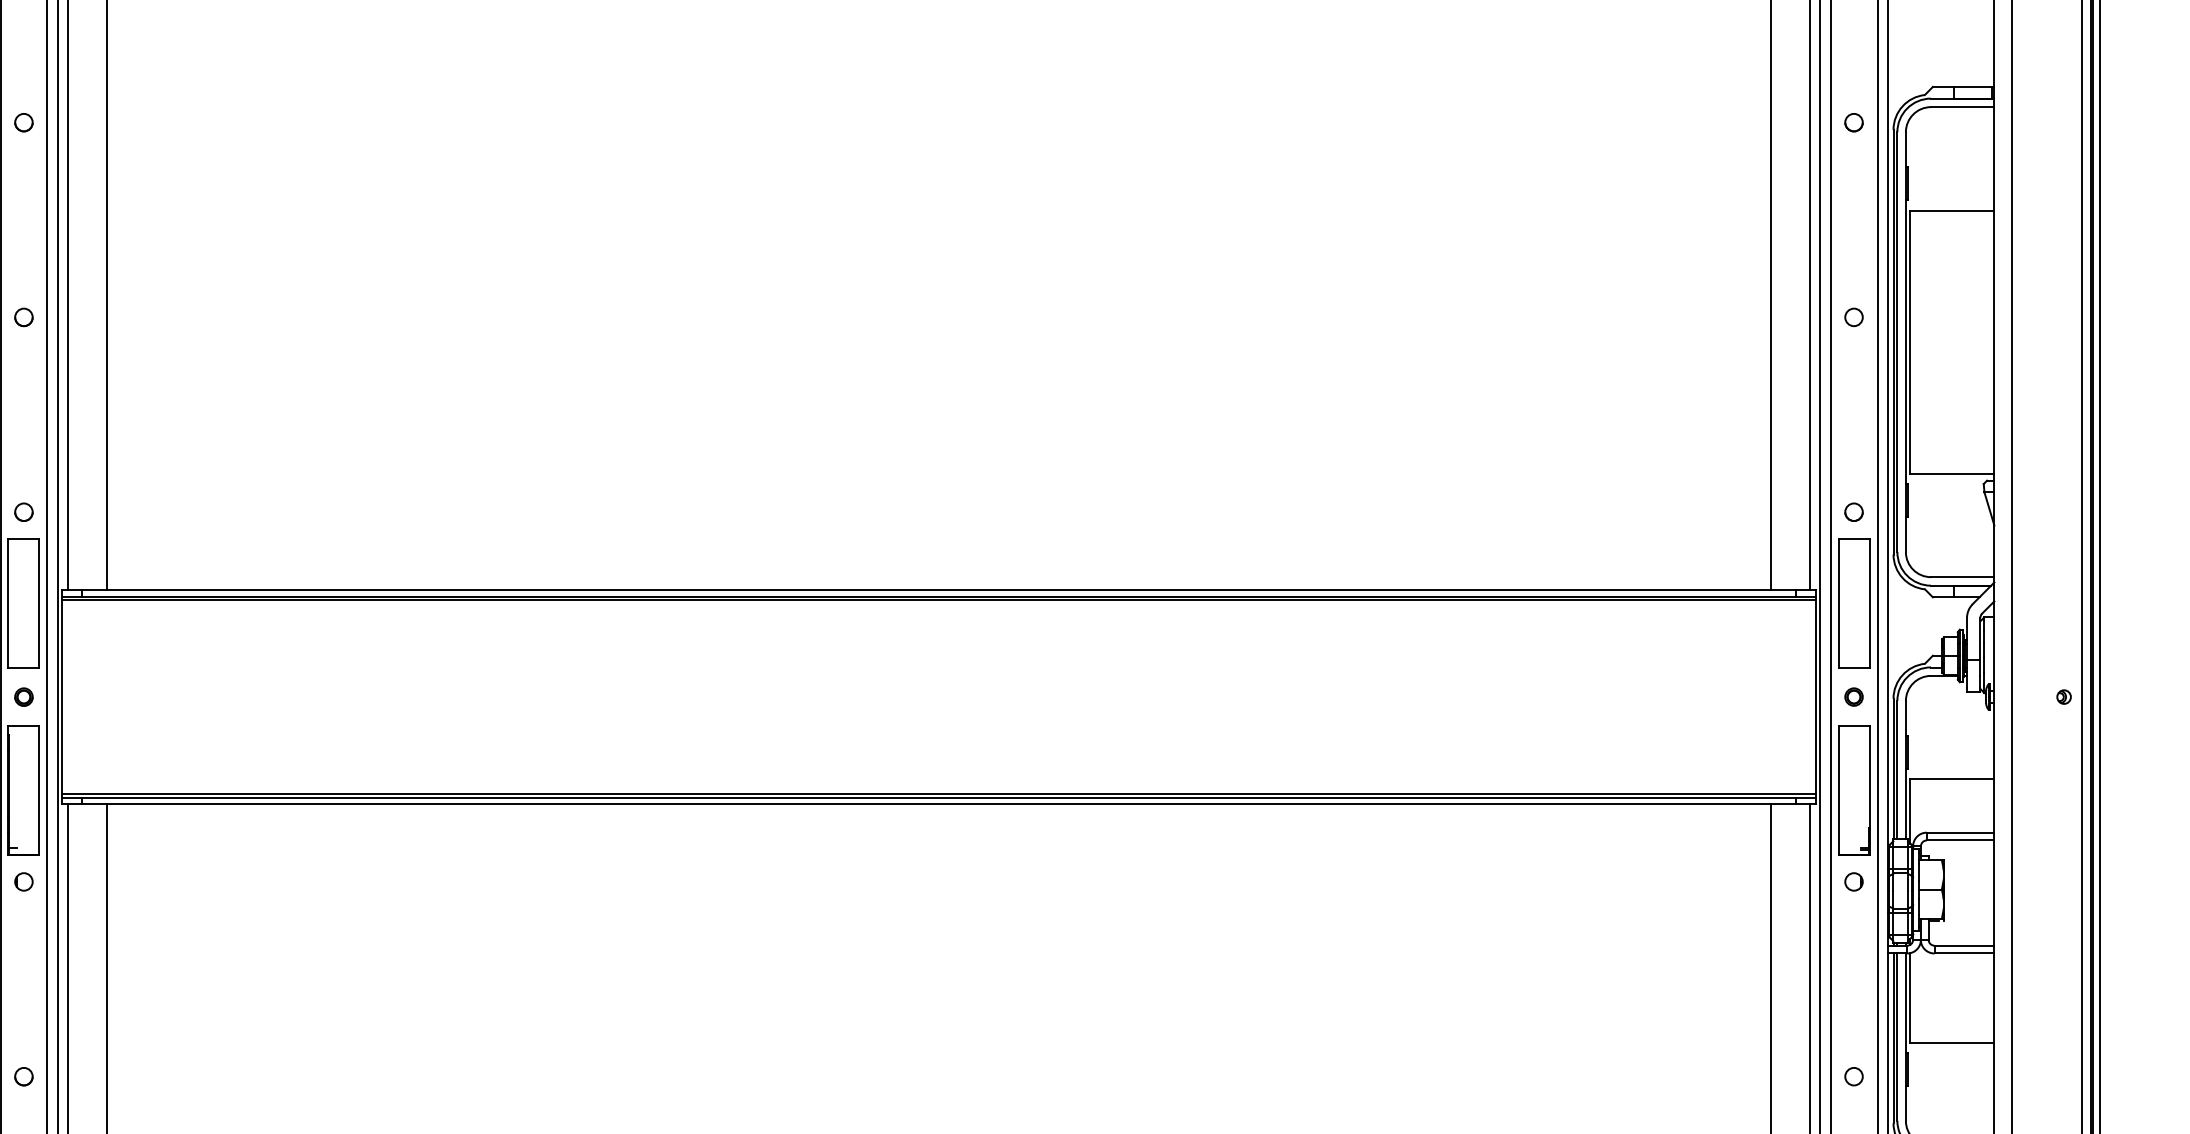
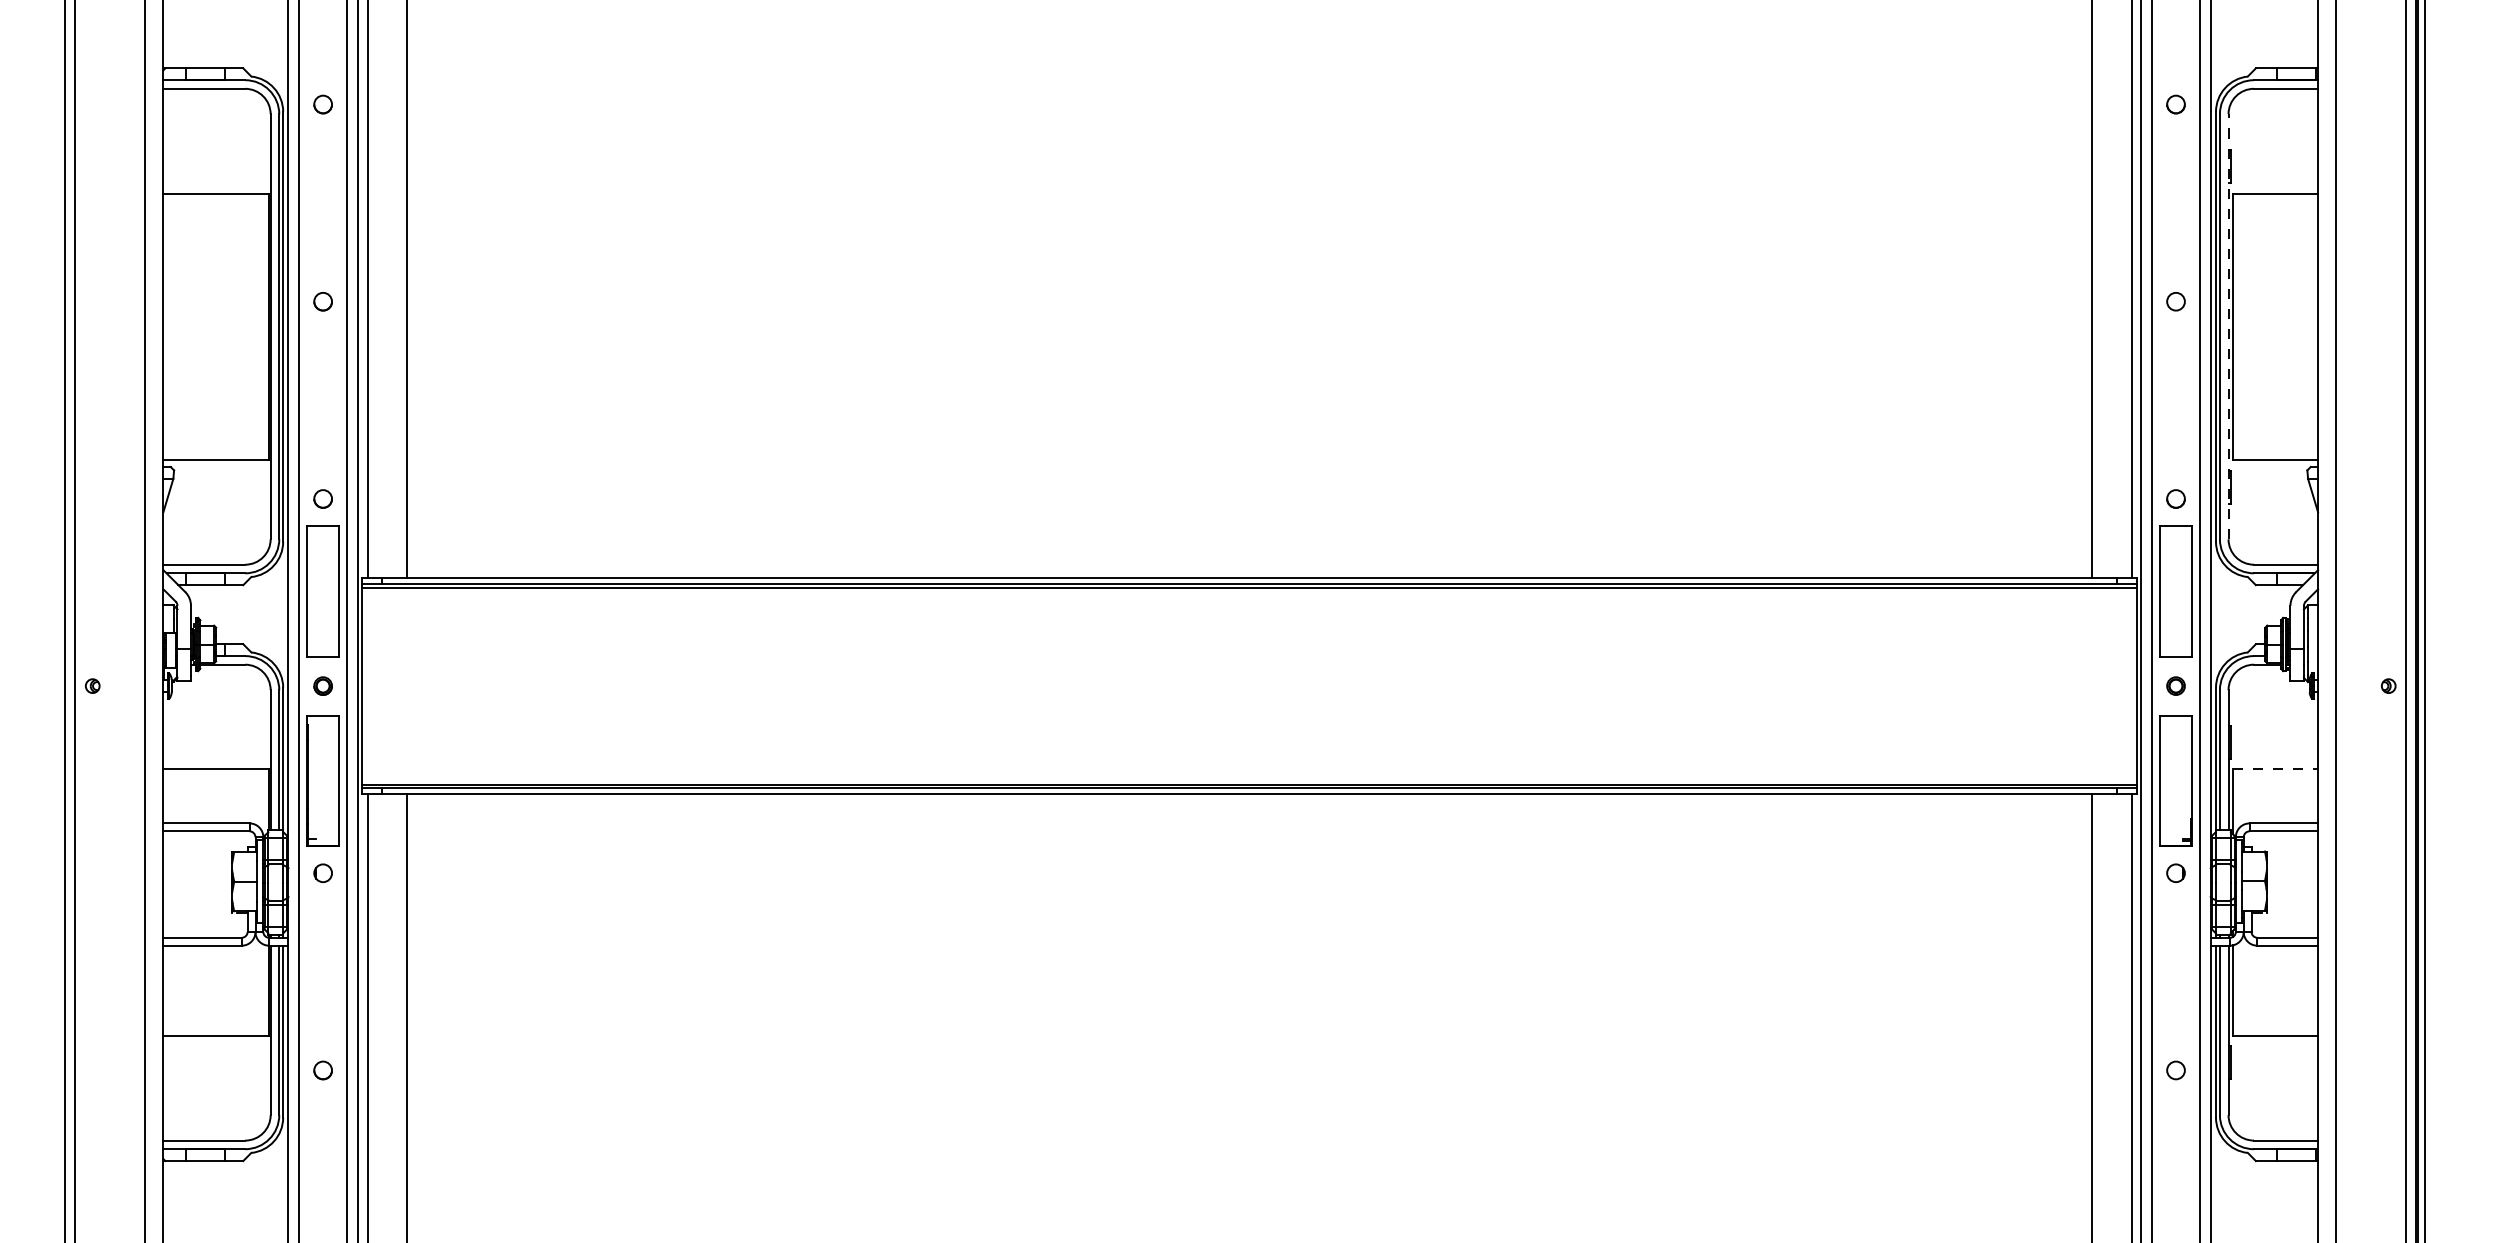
line: (1905, 341) -> (2228, 326), solid -> dashed
line: (1952, 779) -> (2275, 769), solid -> dashed

